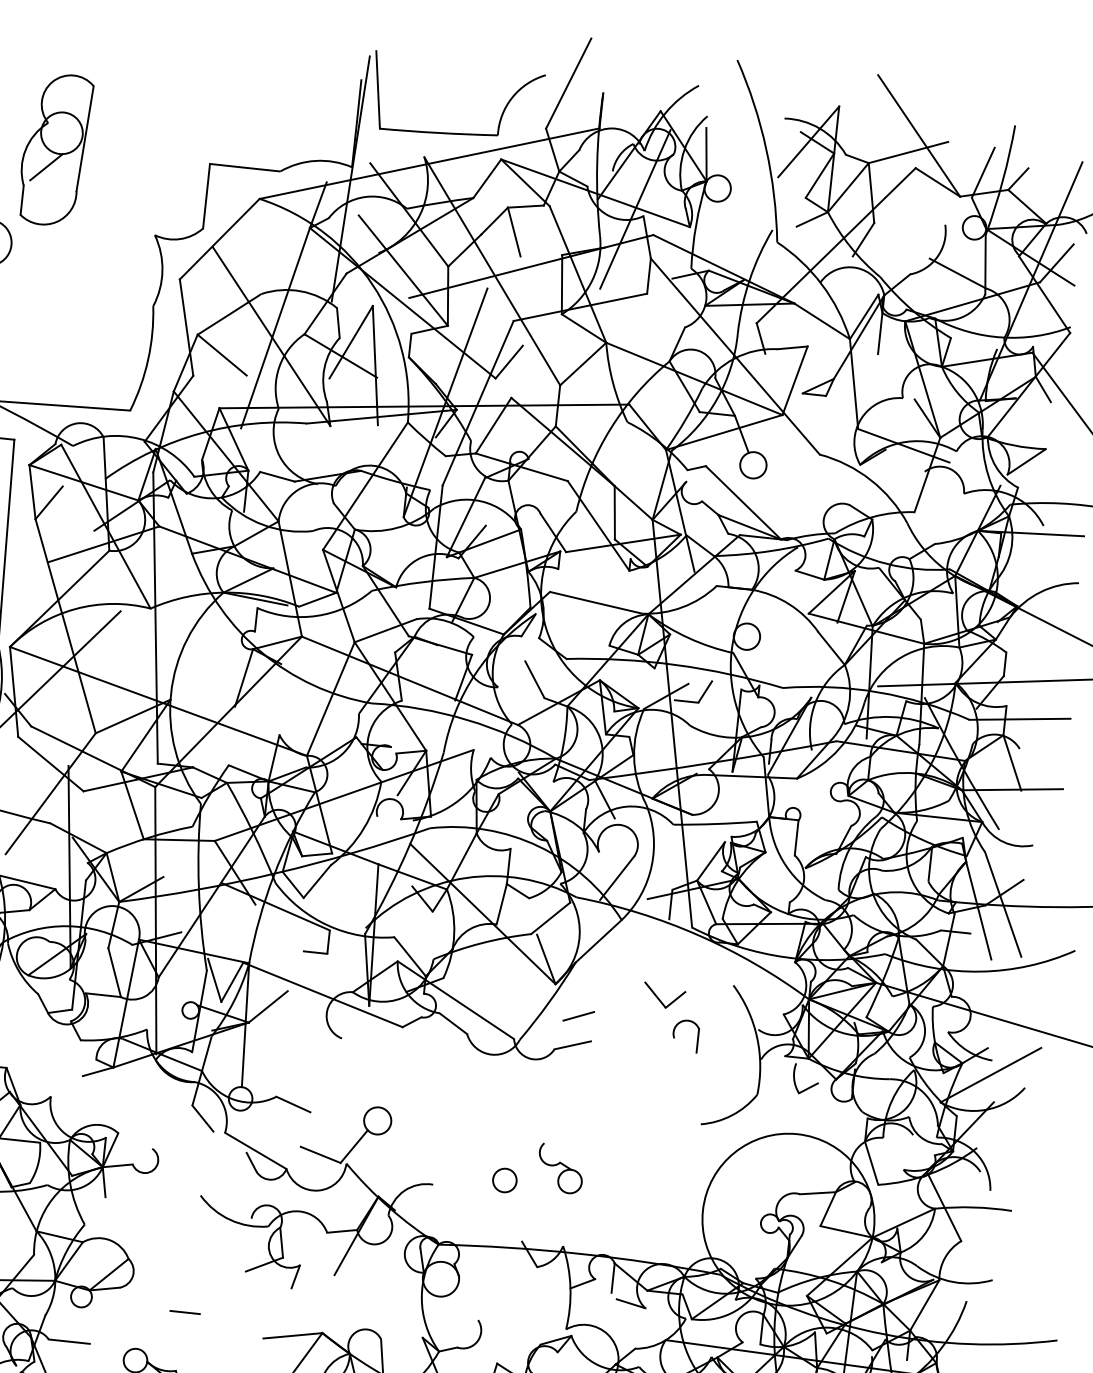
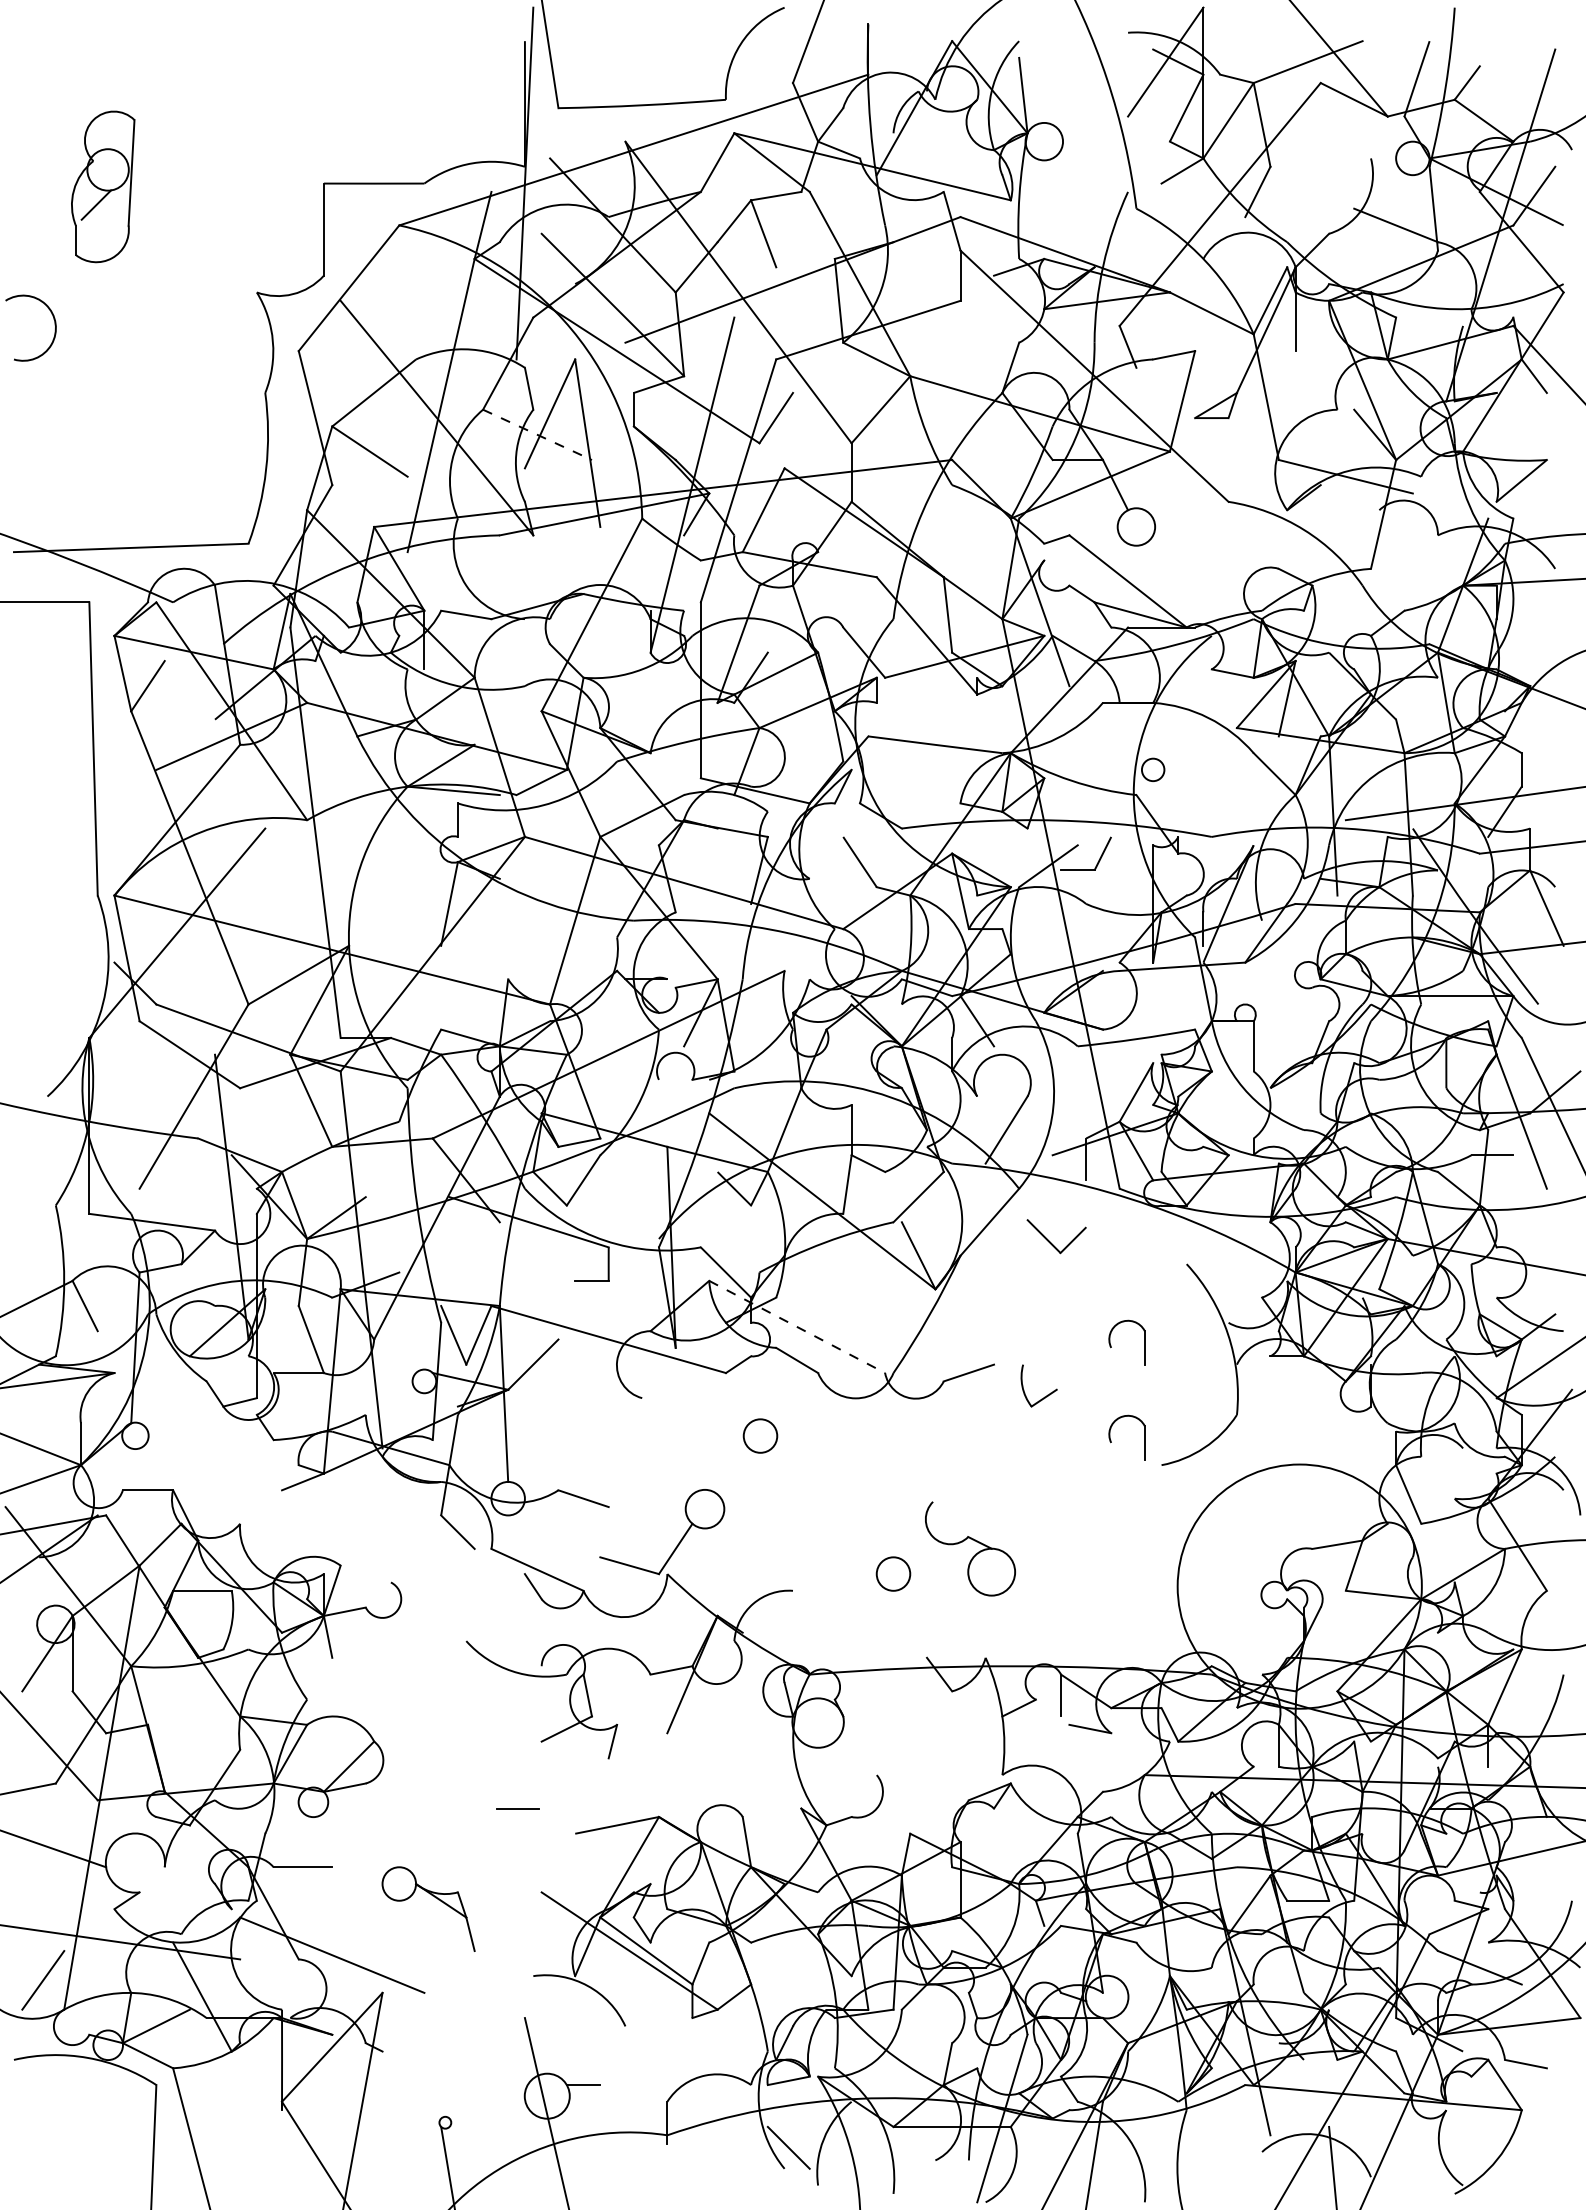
part: (54, 149) -> (102, 186), size x0.7
line: (634, 209) -> (930, 183), removed
line: (340, 355) -> (537, 434), solid -> dashed
circle: (746, 636) -> (1152, 769), size x0.6
part: (659, 999) -> (1050, 1241), moved
line: (456, 1000) -> (797, 1327), solid -> dashed
line: (579, 1015) -> (973, 1330), removed
circle: (422, 1073) -> (760, 1435), added
part: (808, 1087) -> (1044, 1396), moved
part: (667, 1103) -> (1111, 1440), added
part: (560, 1169) -> (970, 1549), size x1.4
line: (184, 1312) -> (517, 1808), moved

